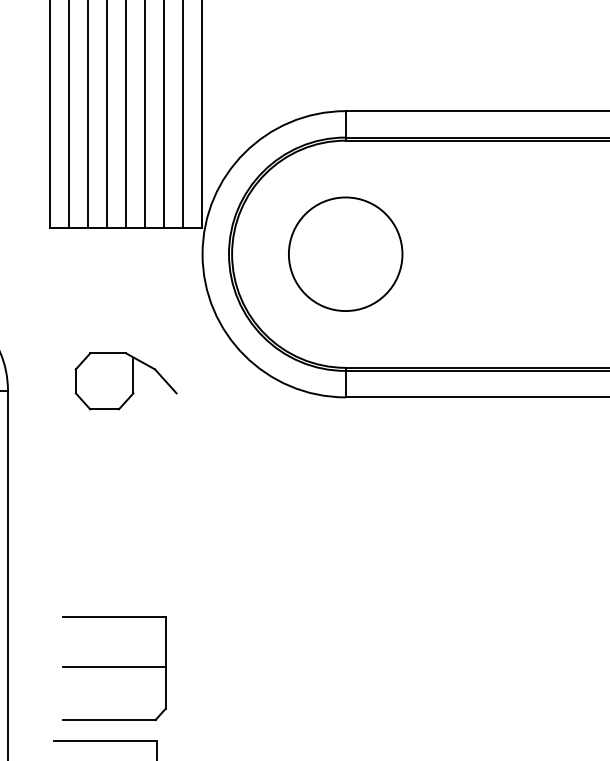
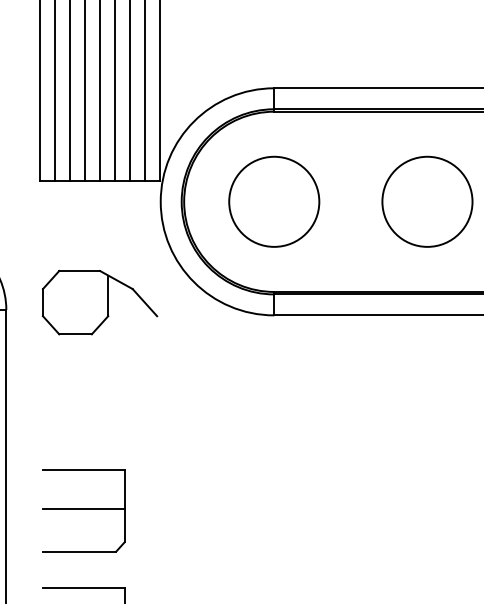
circle: (538, 253) -> (427, 201), added
part: (126, 381) -> (100, 302), size x1.43
part: (114, 668) -> (83, 510), moved

